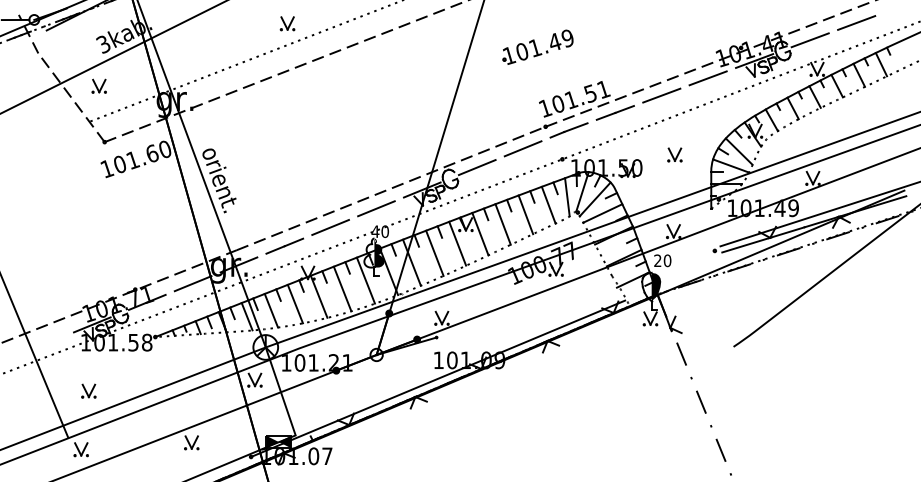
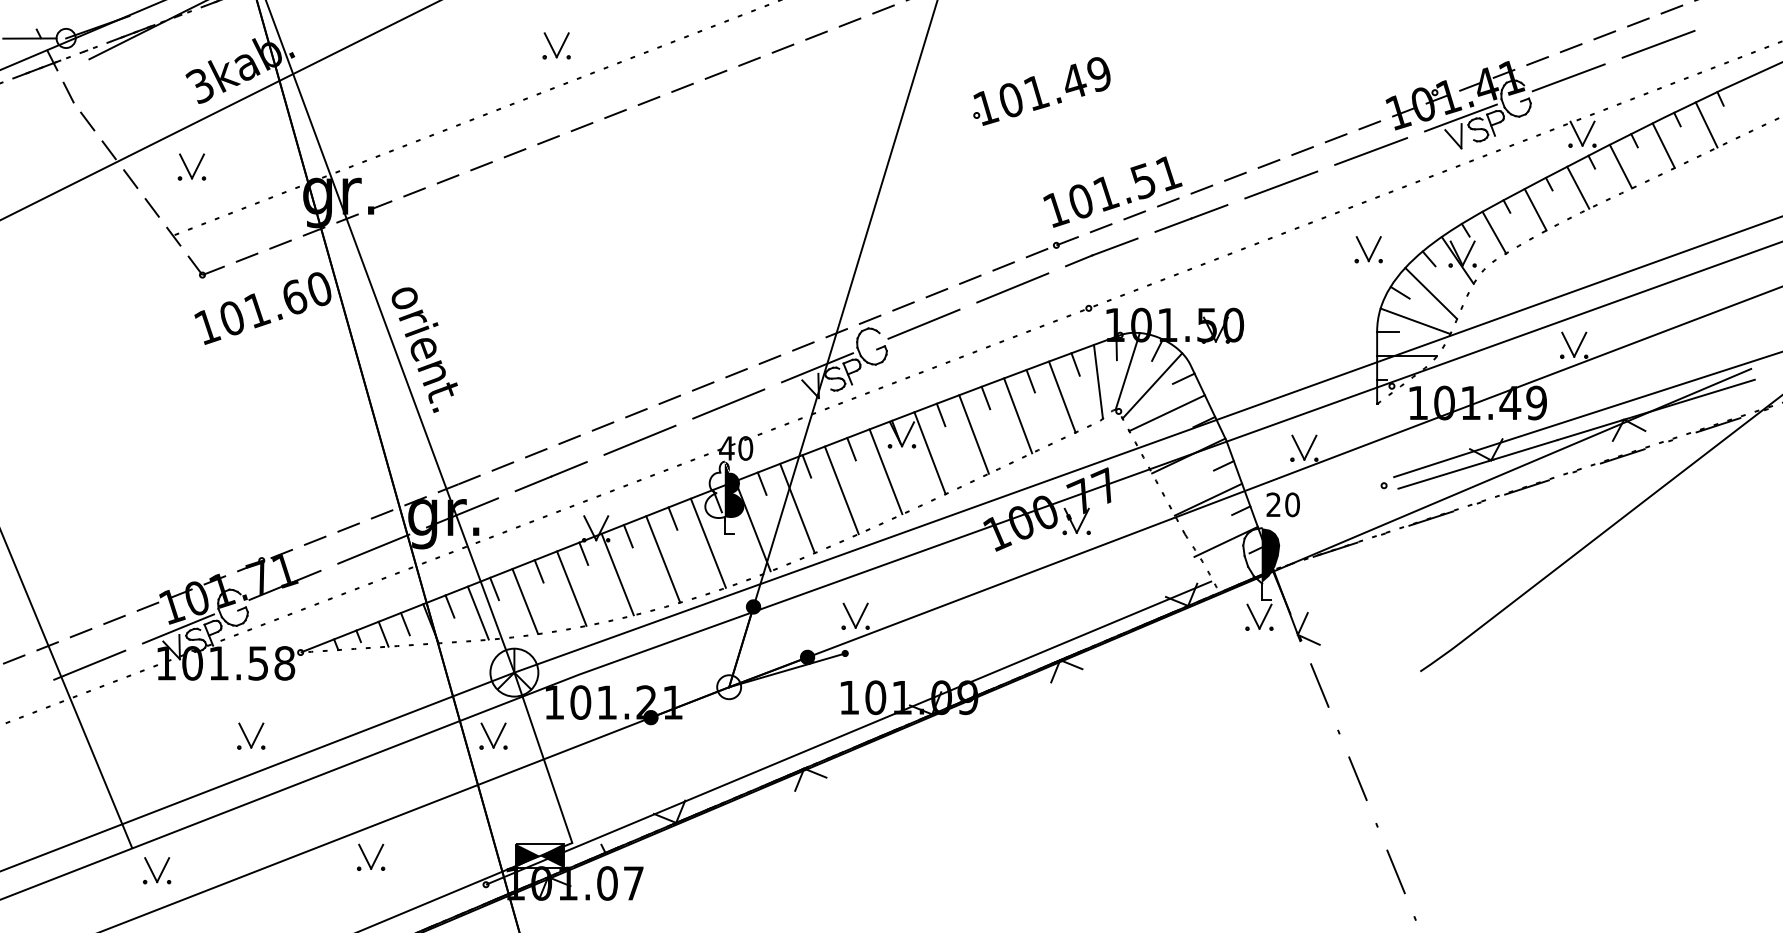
part: (674, 154) -> (1367, 248), moved
line: (46, 343) -> (89, 664), added
part: (88, 390) -> (250, 734), moved

